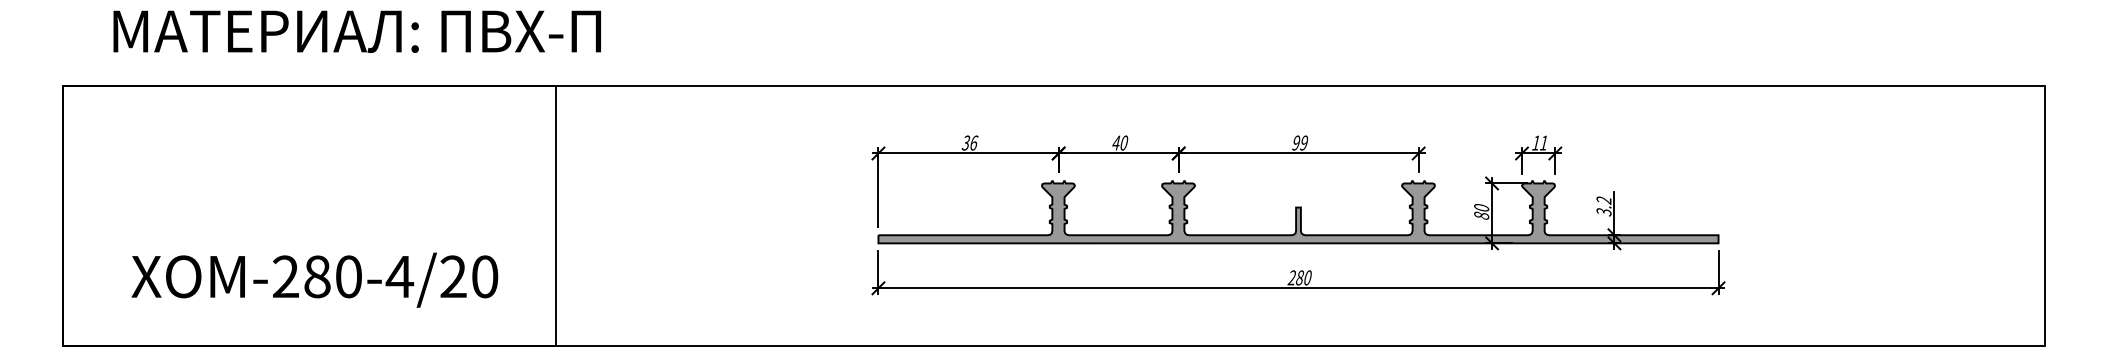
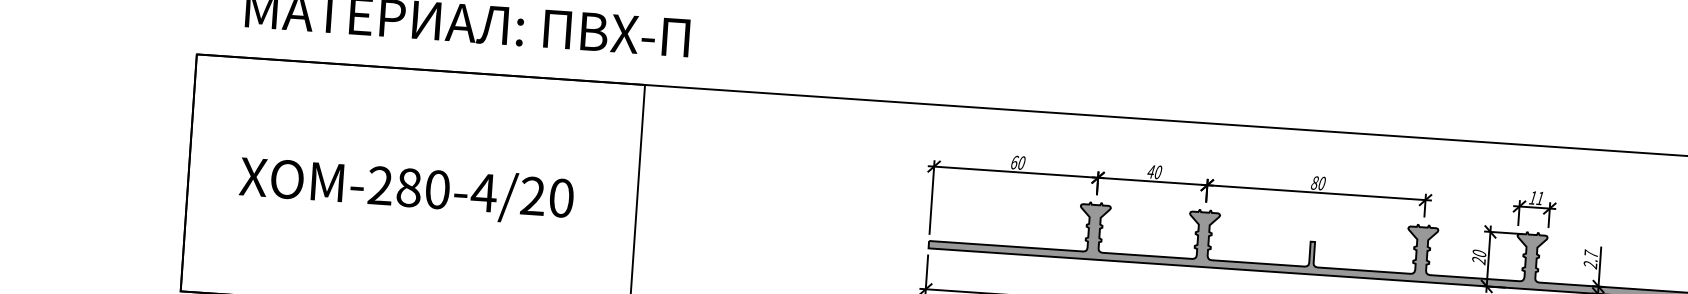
text: (969, 142) -> (1017, 162), 36 -> 60
text: (1299, 142) -> (1317, 182), 99 -> 80
text: (1603, 205) -> (1590, 258), 3.2 -> 2.7
text: (1481, 215) -> (1478, 260), 80 -> 20
text: (314, 279) -> (406, 190), moved

